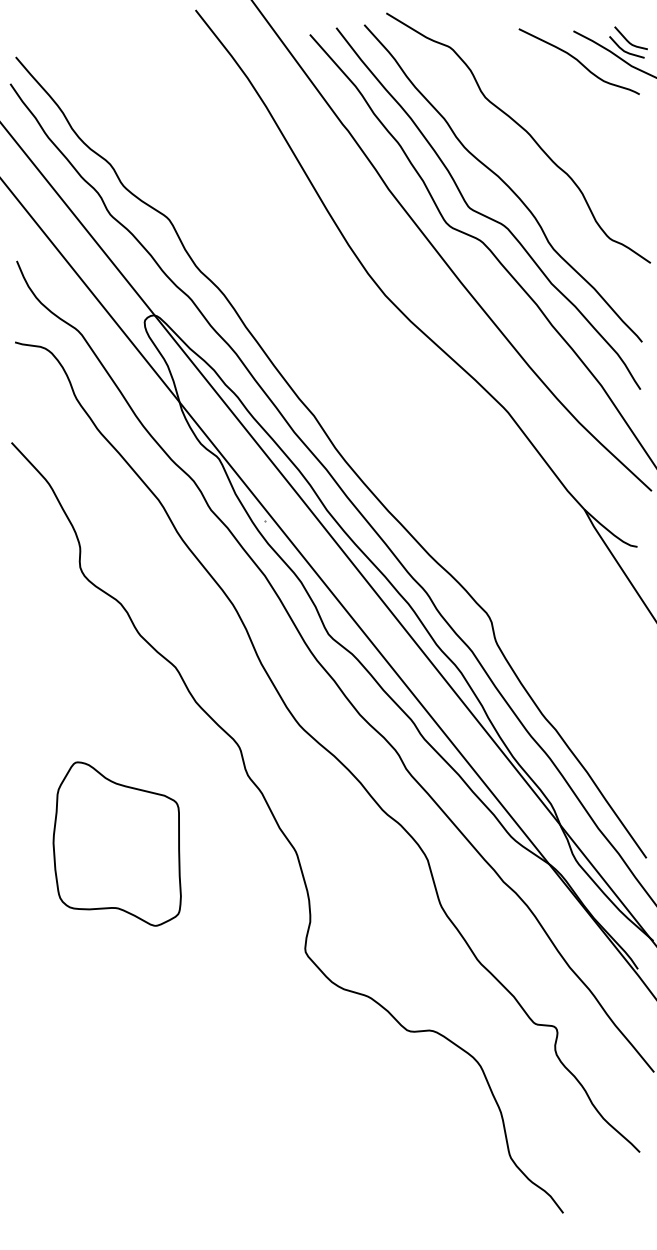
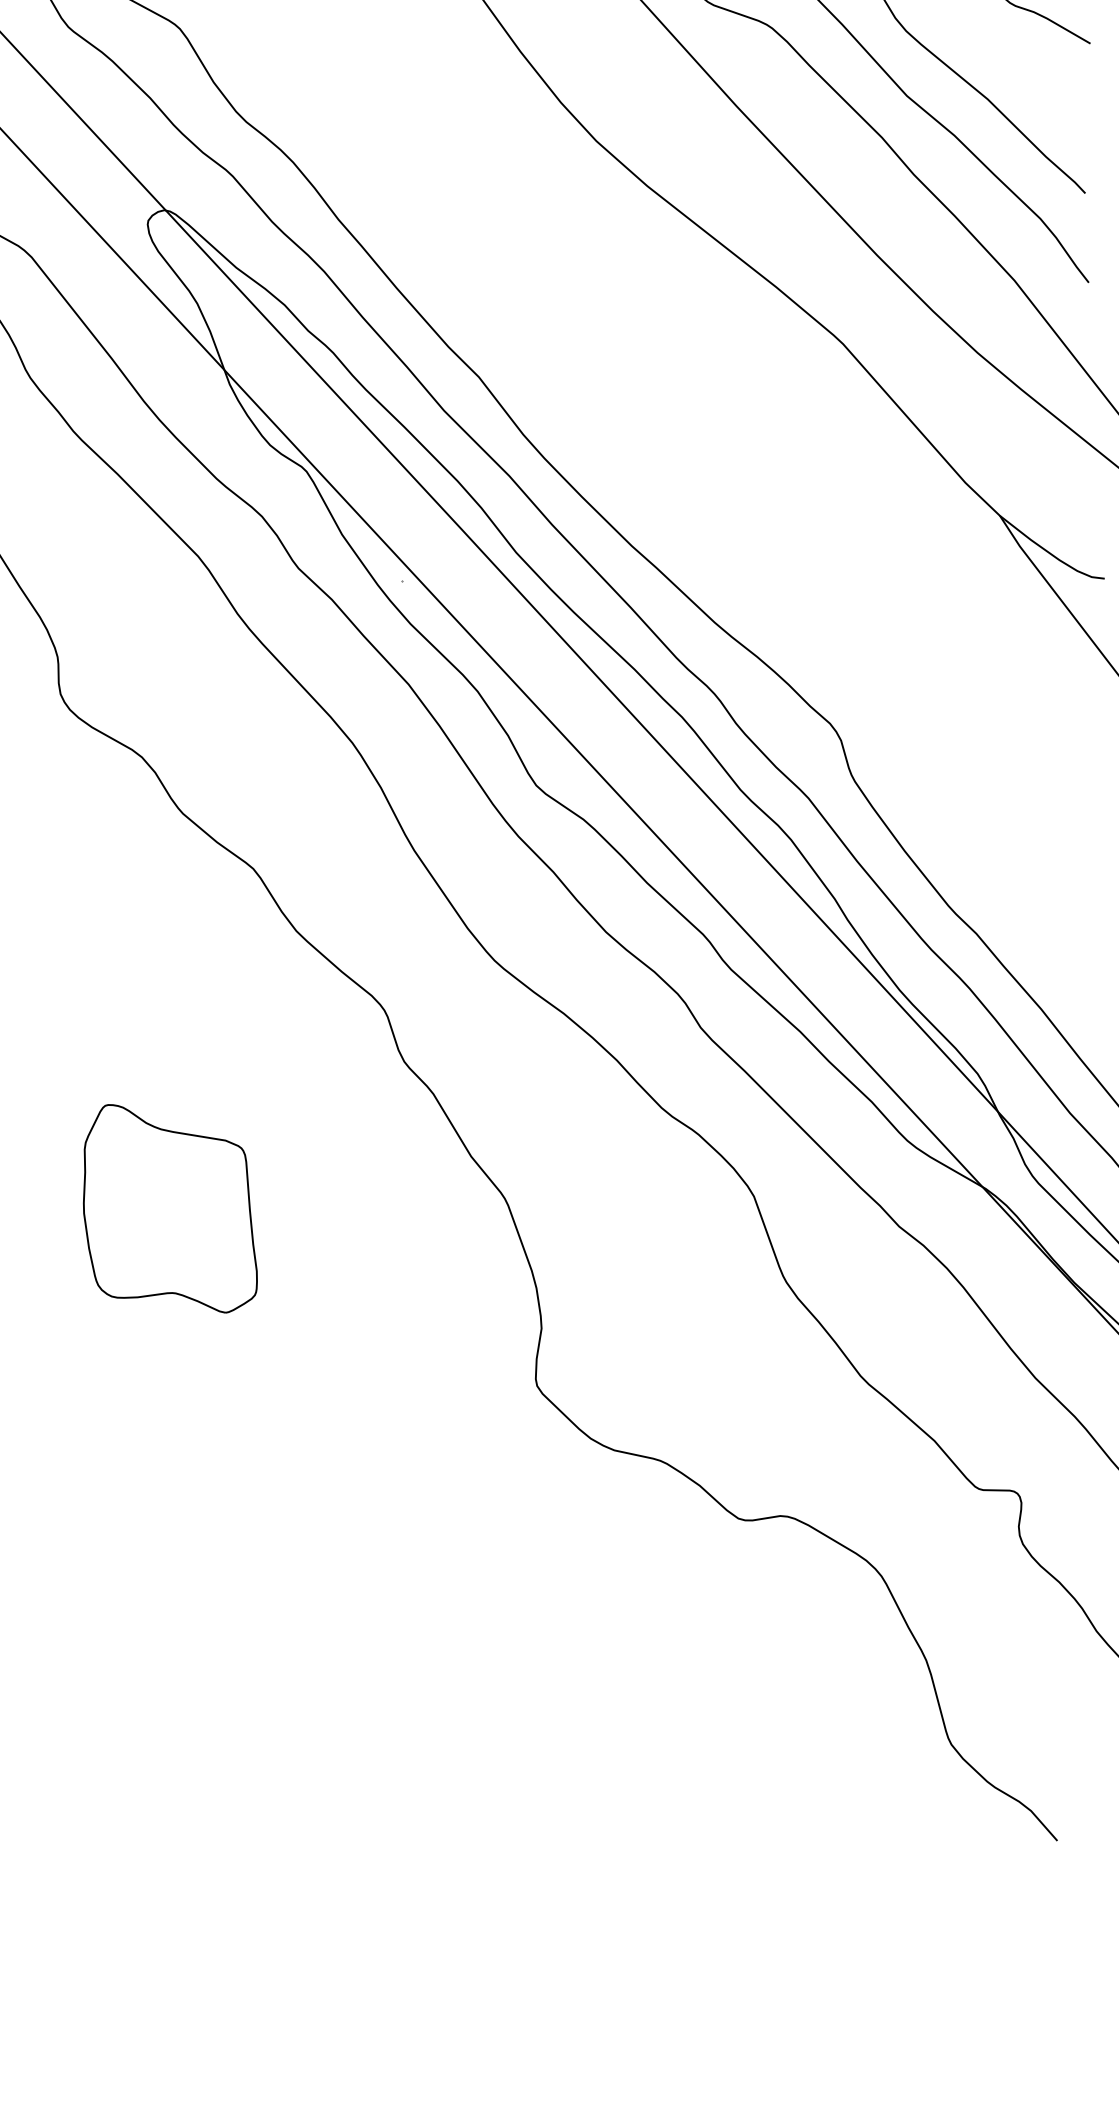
part: (116, 843) -> (166, 1207), size x0.7

